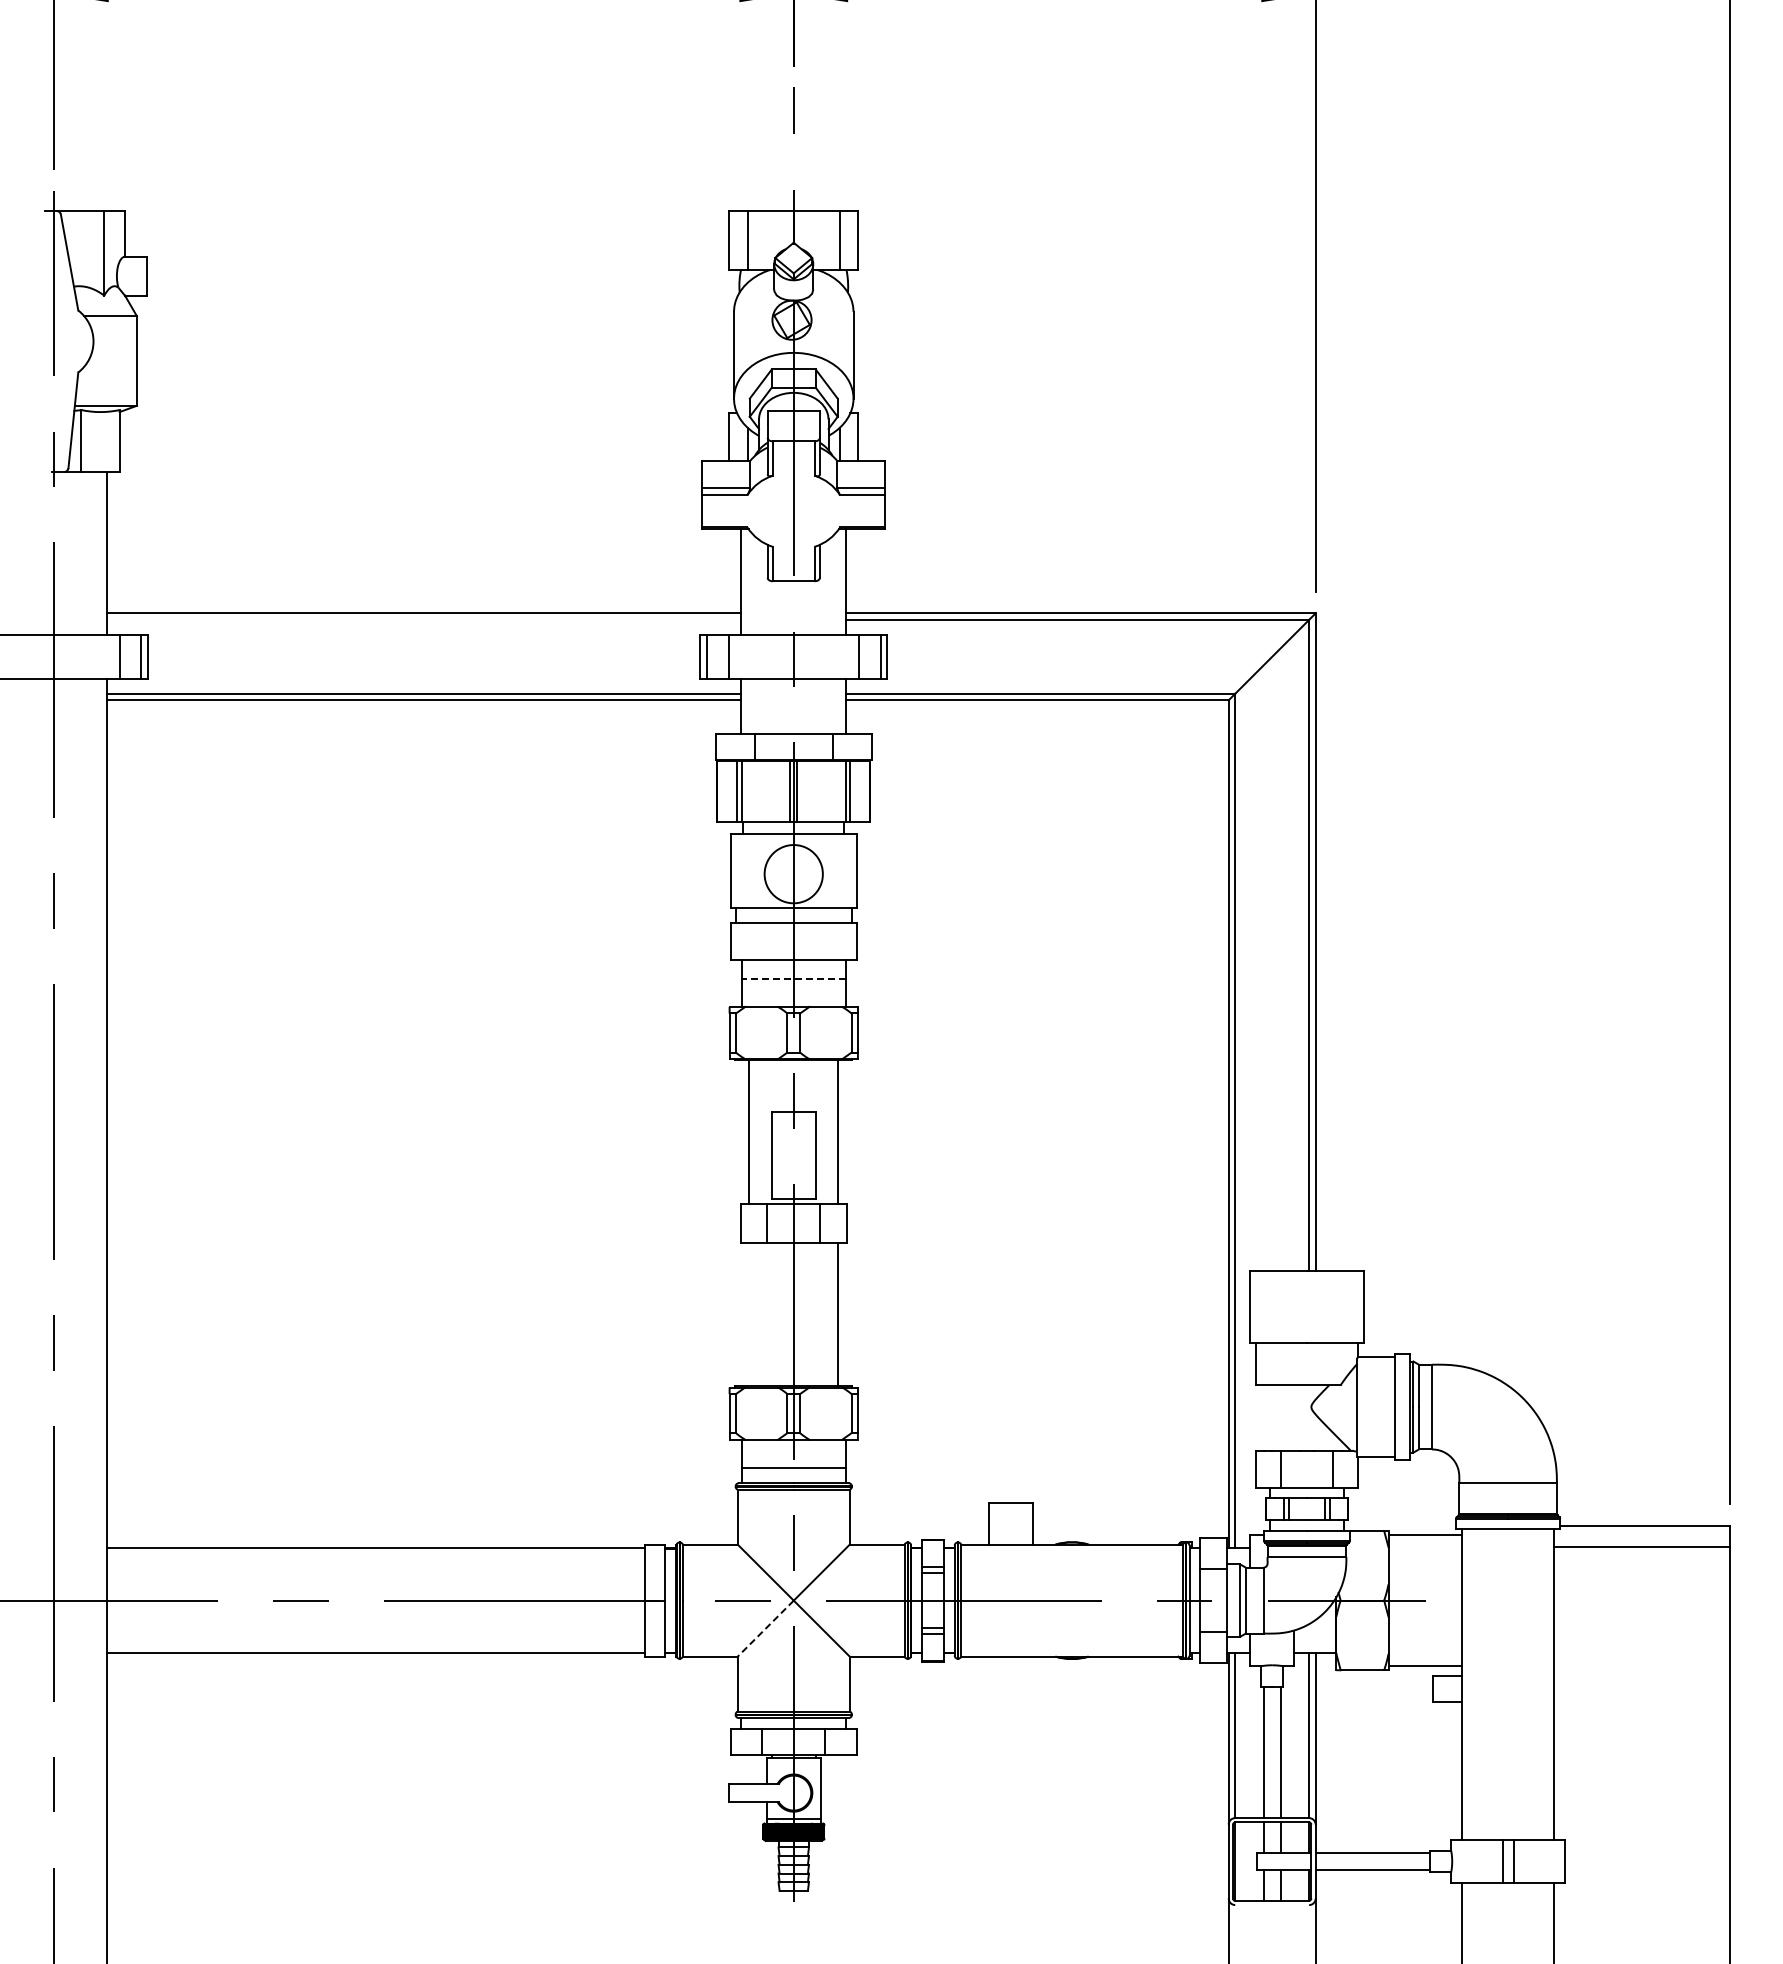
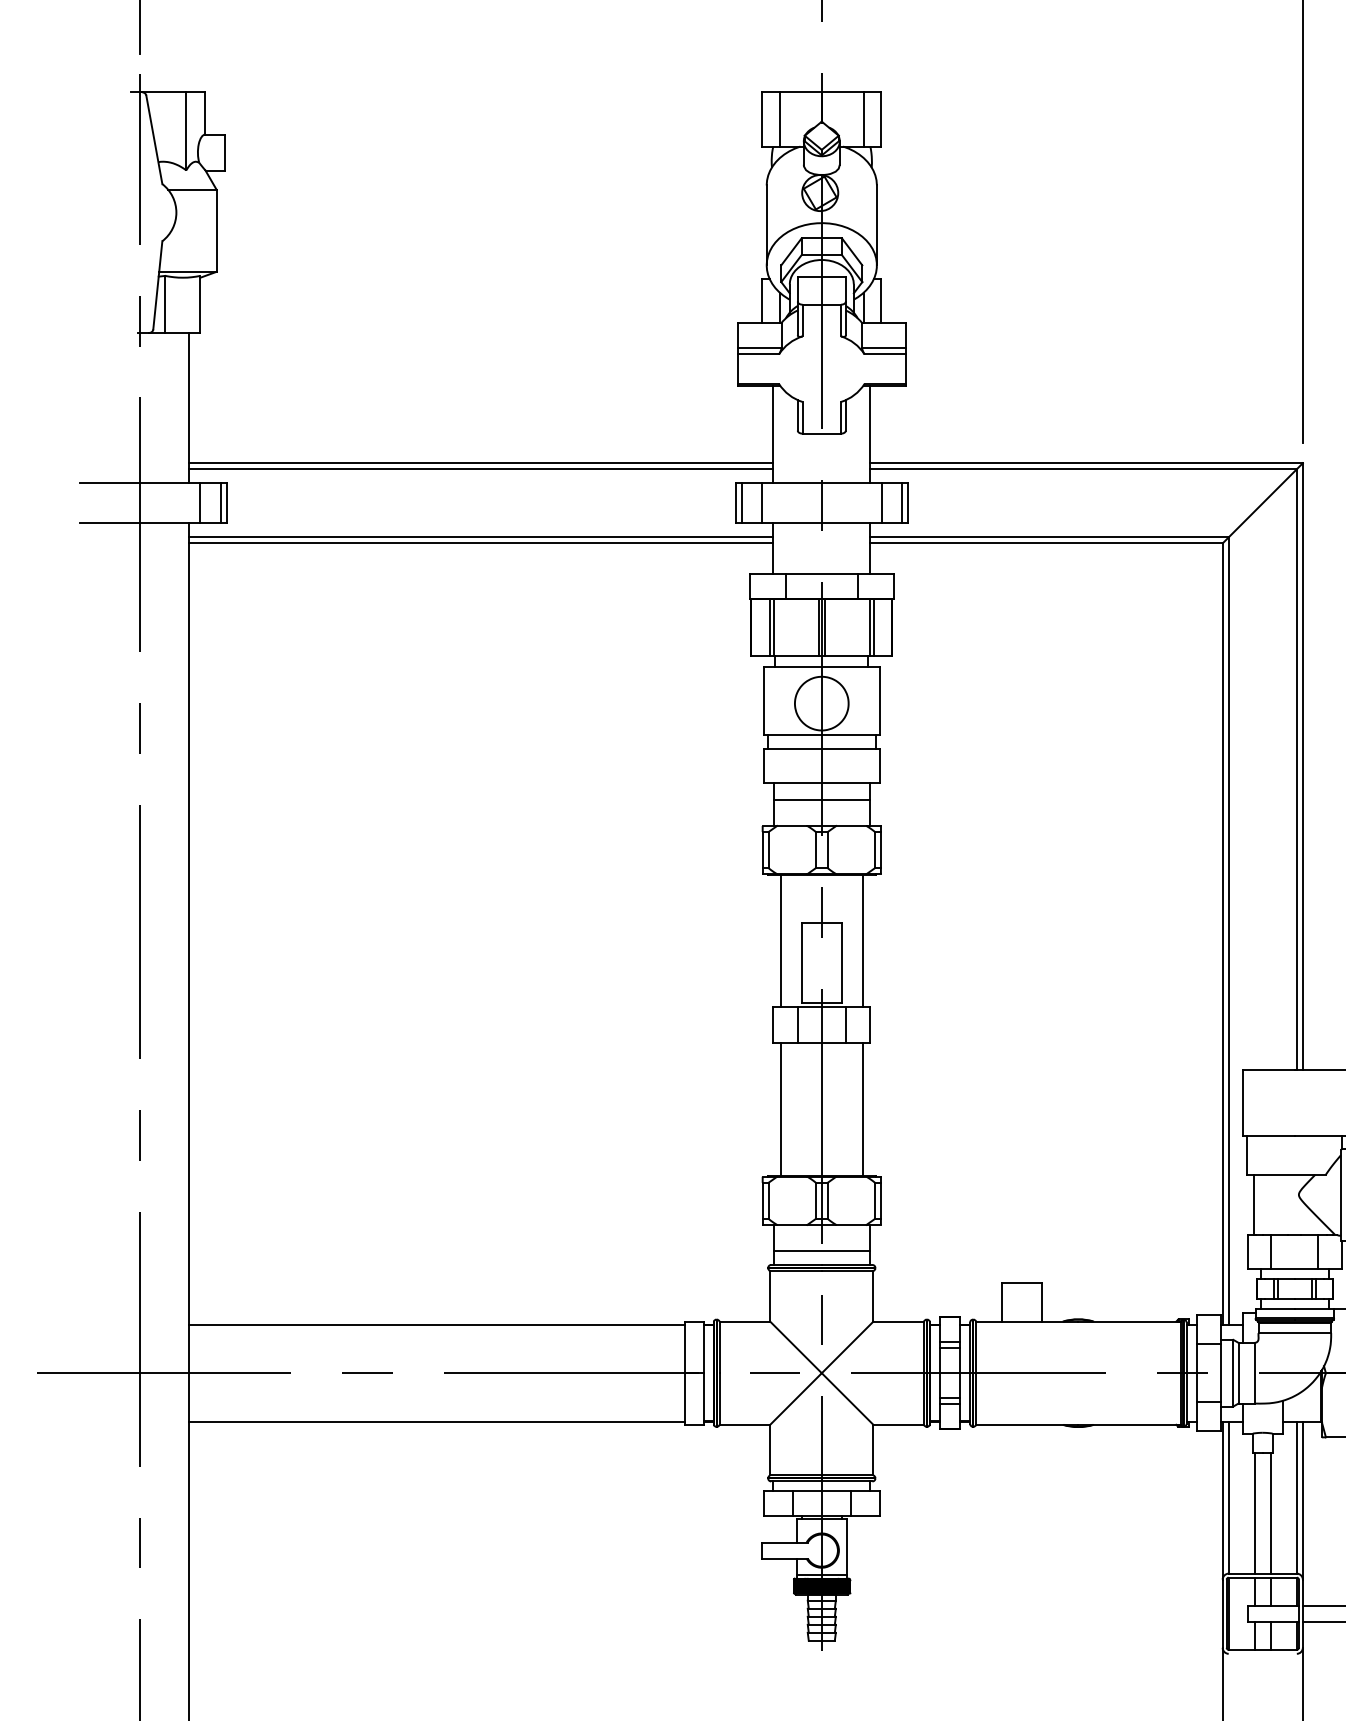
line: (423, 619) -> (480, 468), added
line: (793, 978) -> (821, 799), dashed -> solid
line: (749, 1314) -> (781, 1109), added
line: (1262, 1417) -> (1253, 1204), added
line: (765, 1628) -> (795, 1398), dashed -> solid

